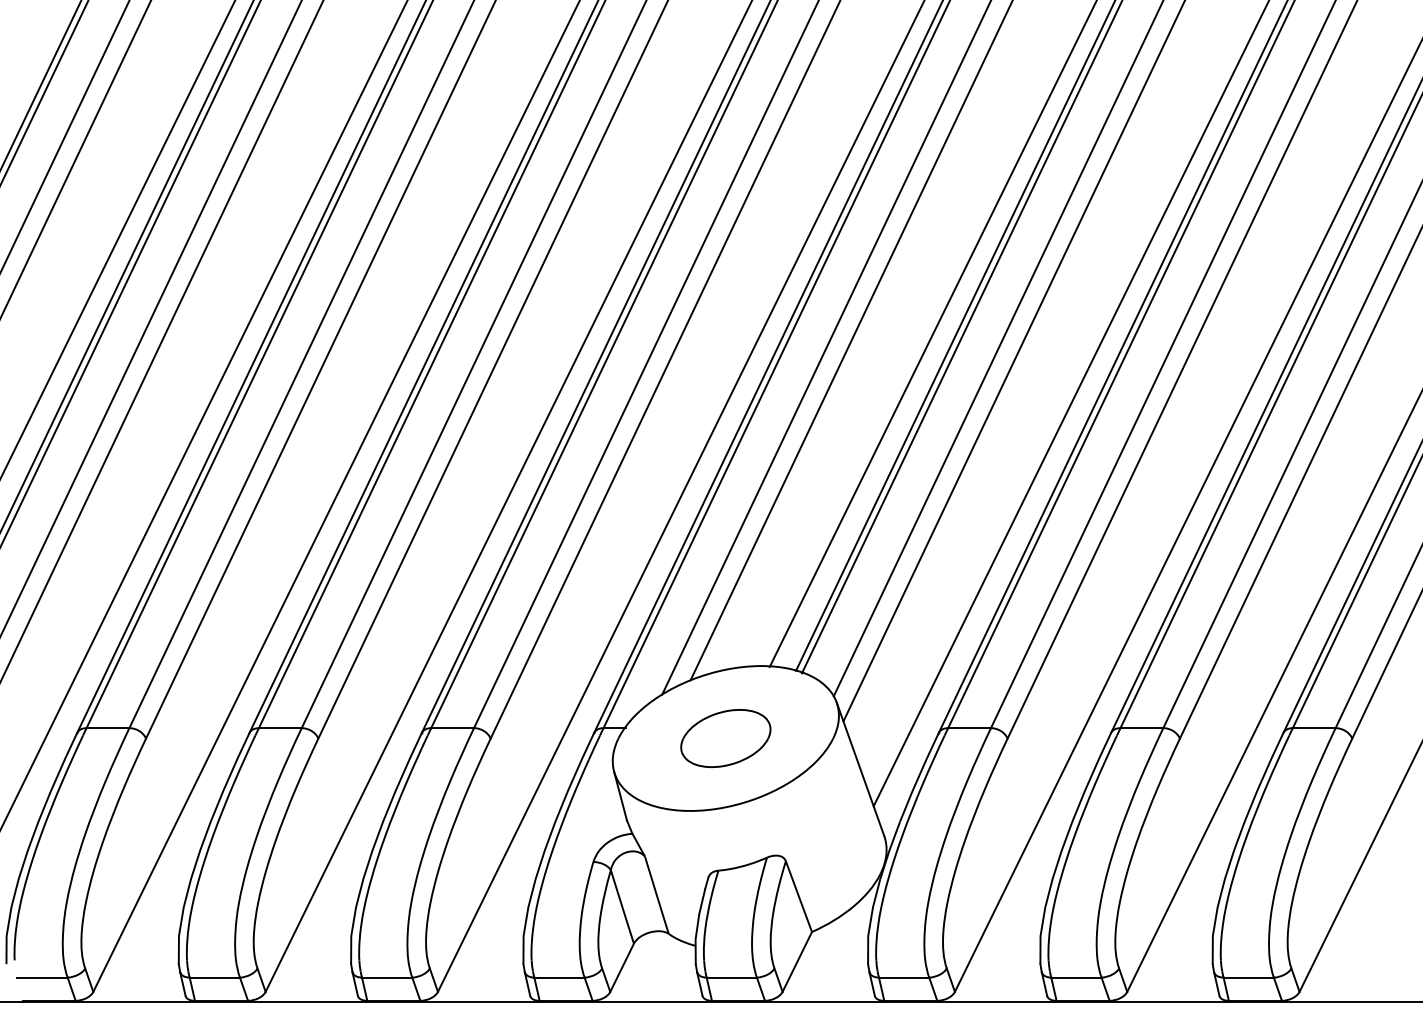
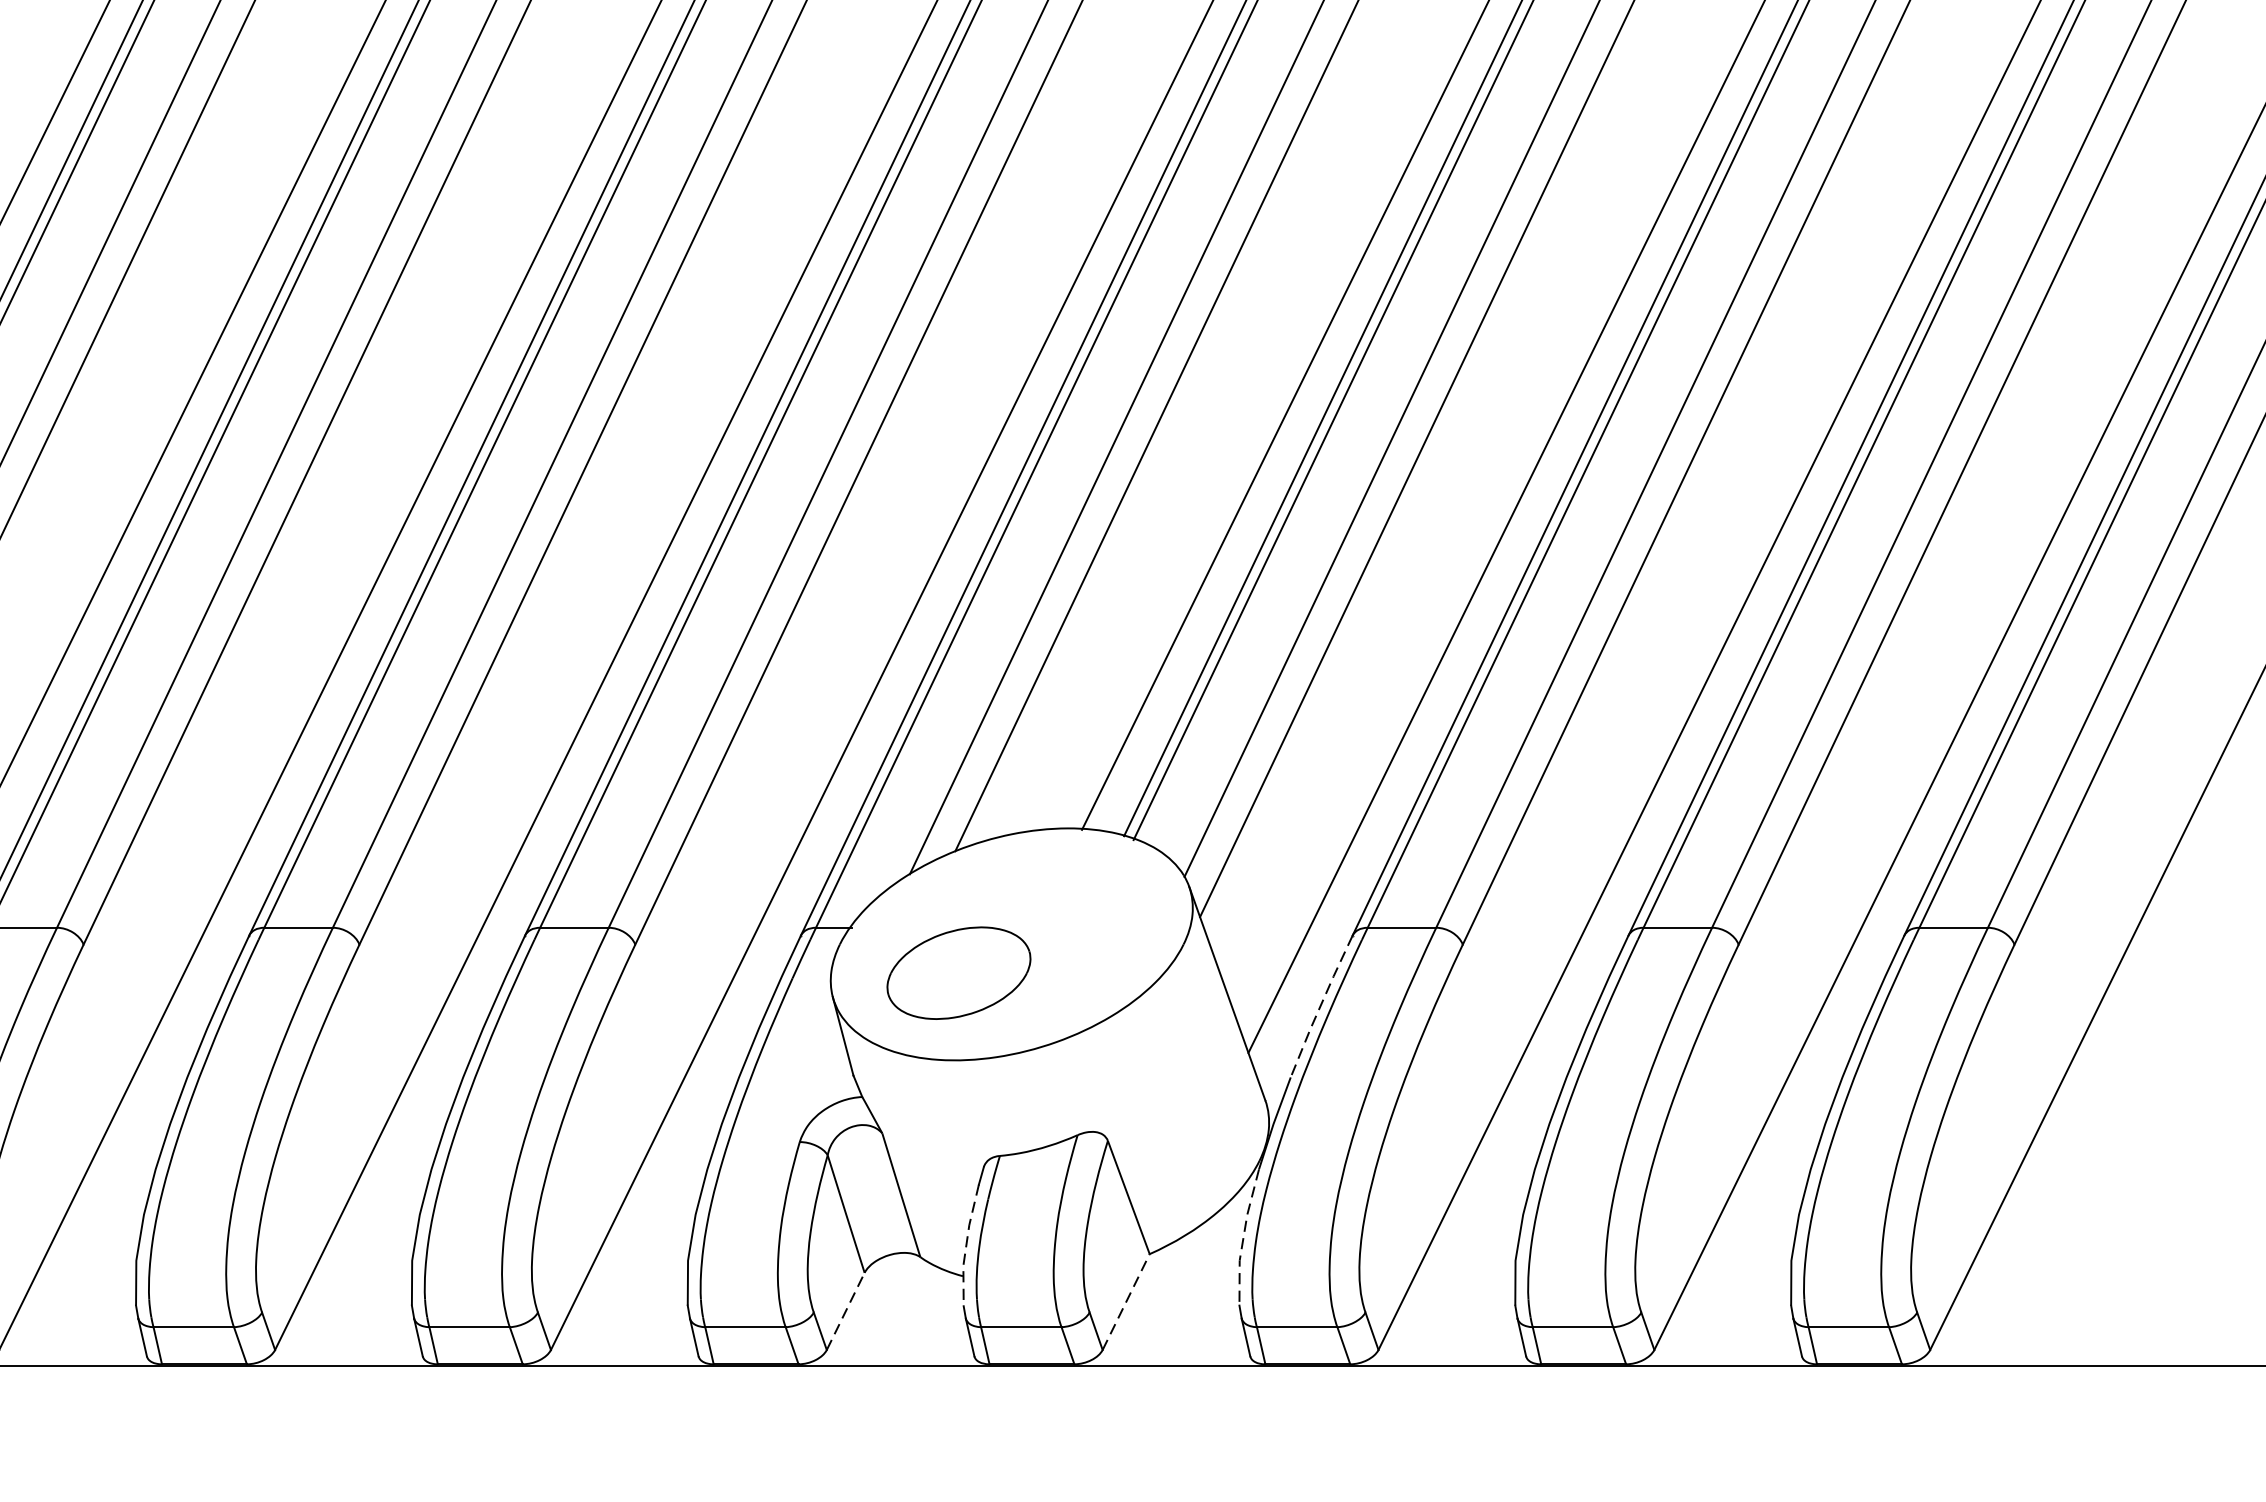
part: (725, 738) -> (958, 973), moved
line: (918, 776) -> (1320, 1005), solid -> dashed
line: (870, 921) -> (1243, 1237), solid -> dashed
line: (697, 926) -> (966, 1245), solid -> dashed
line: (797, 961) -> (1126, 1301), solid -> dashed
line: (622, 967) -> (846, 1310), solid -> dashed

